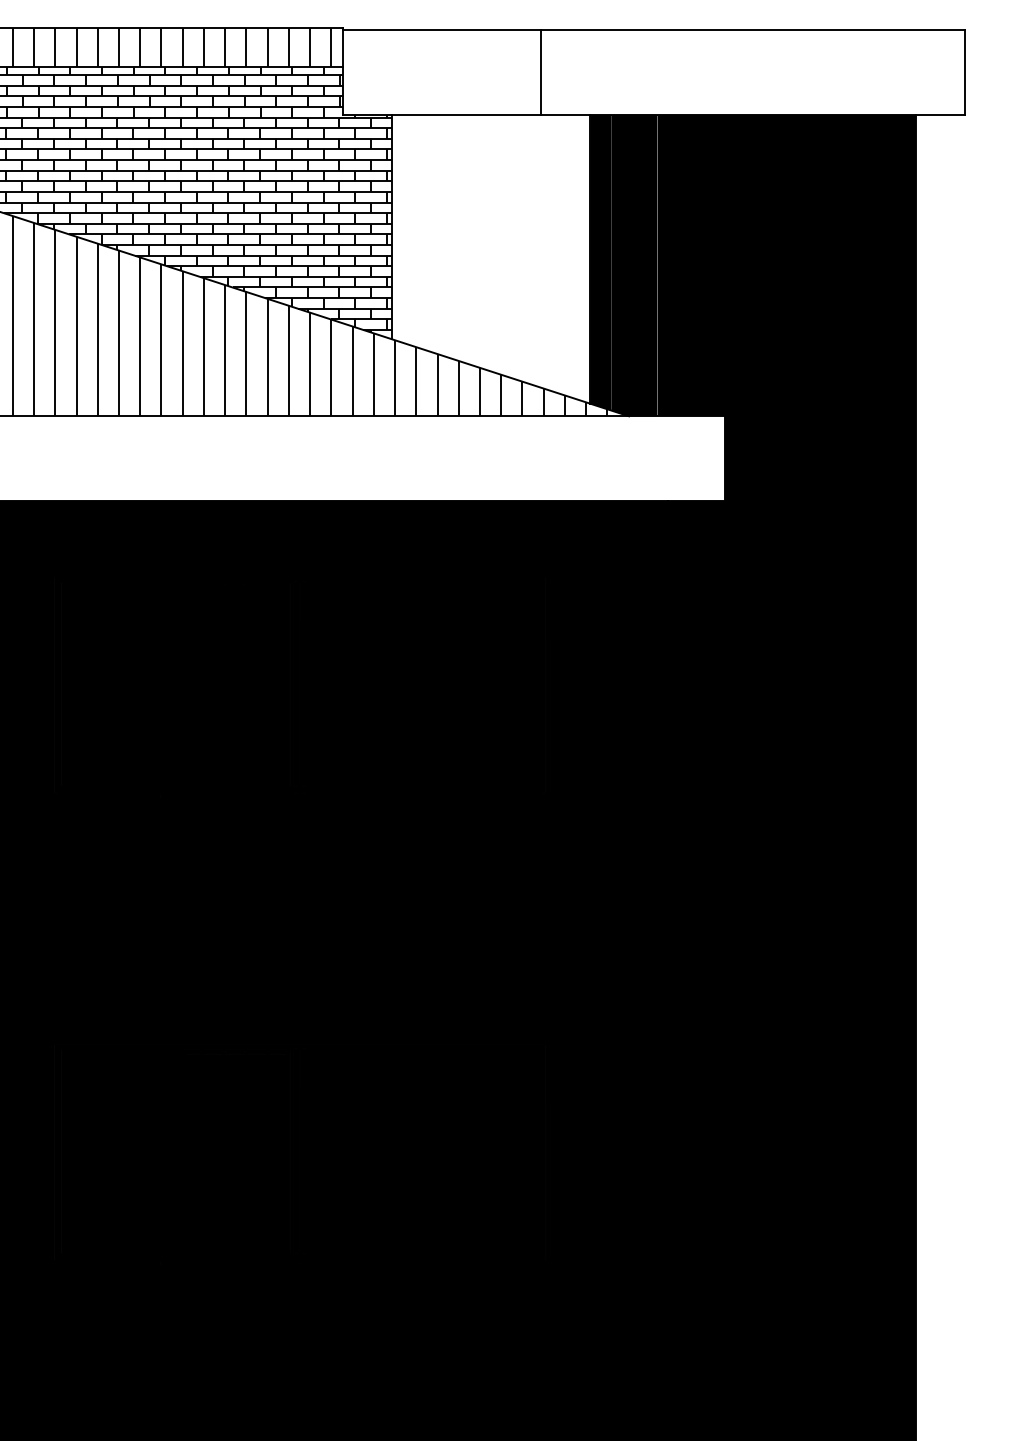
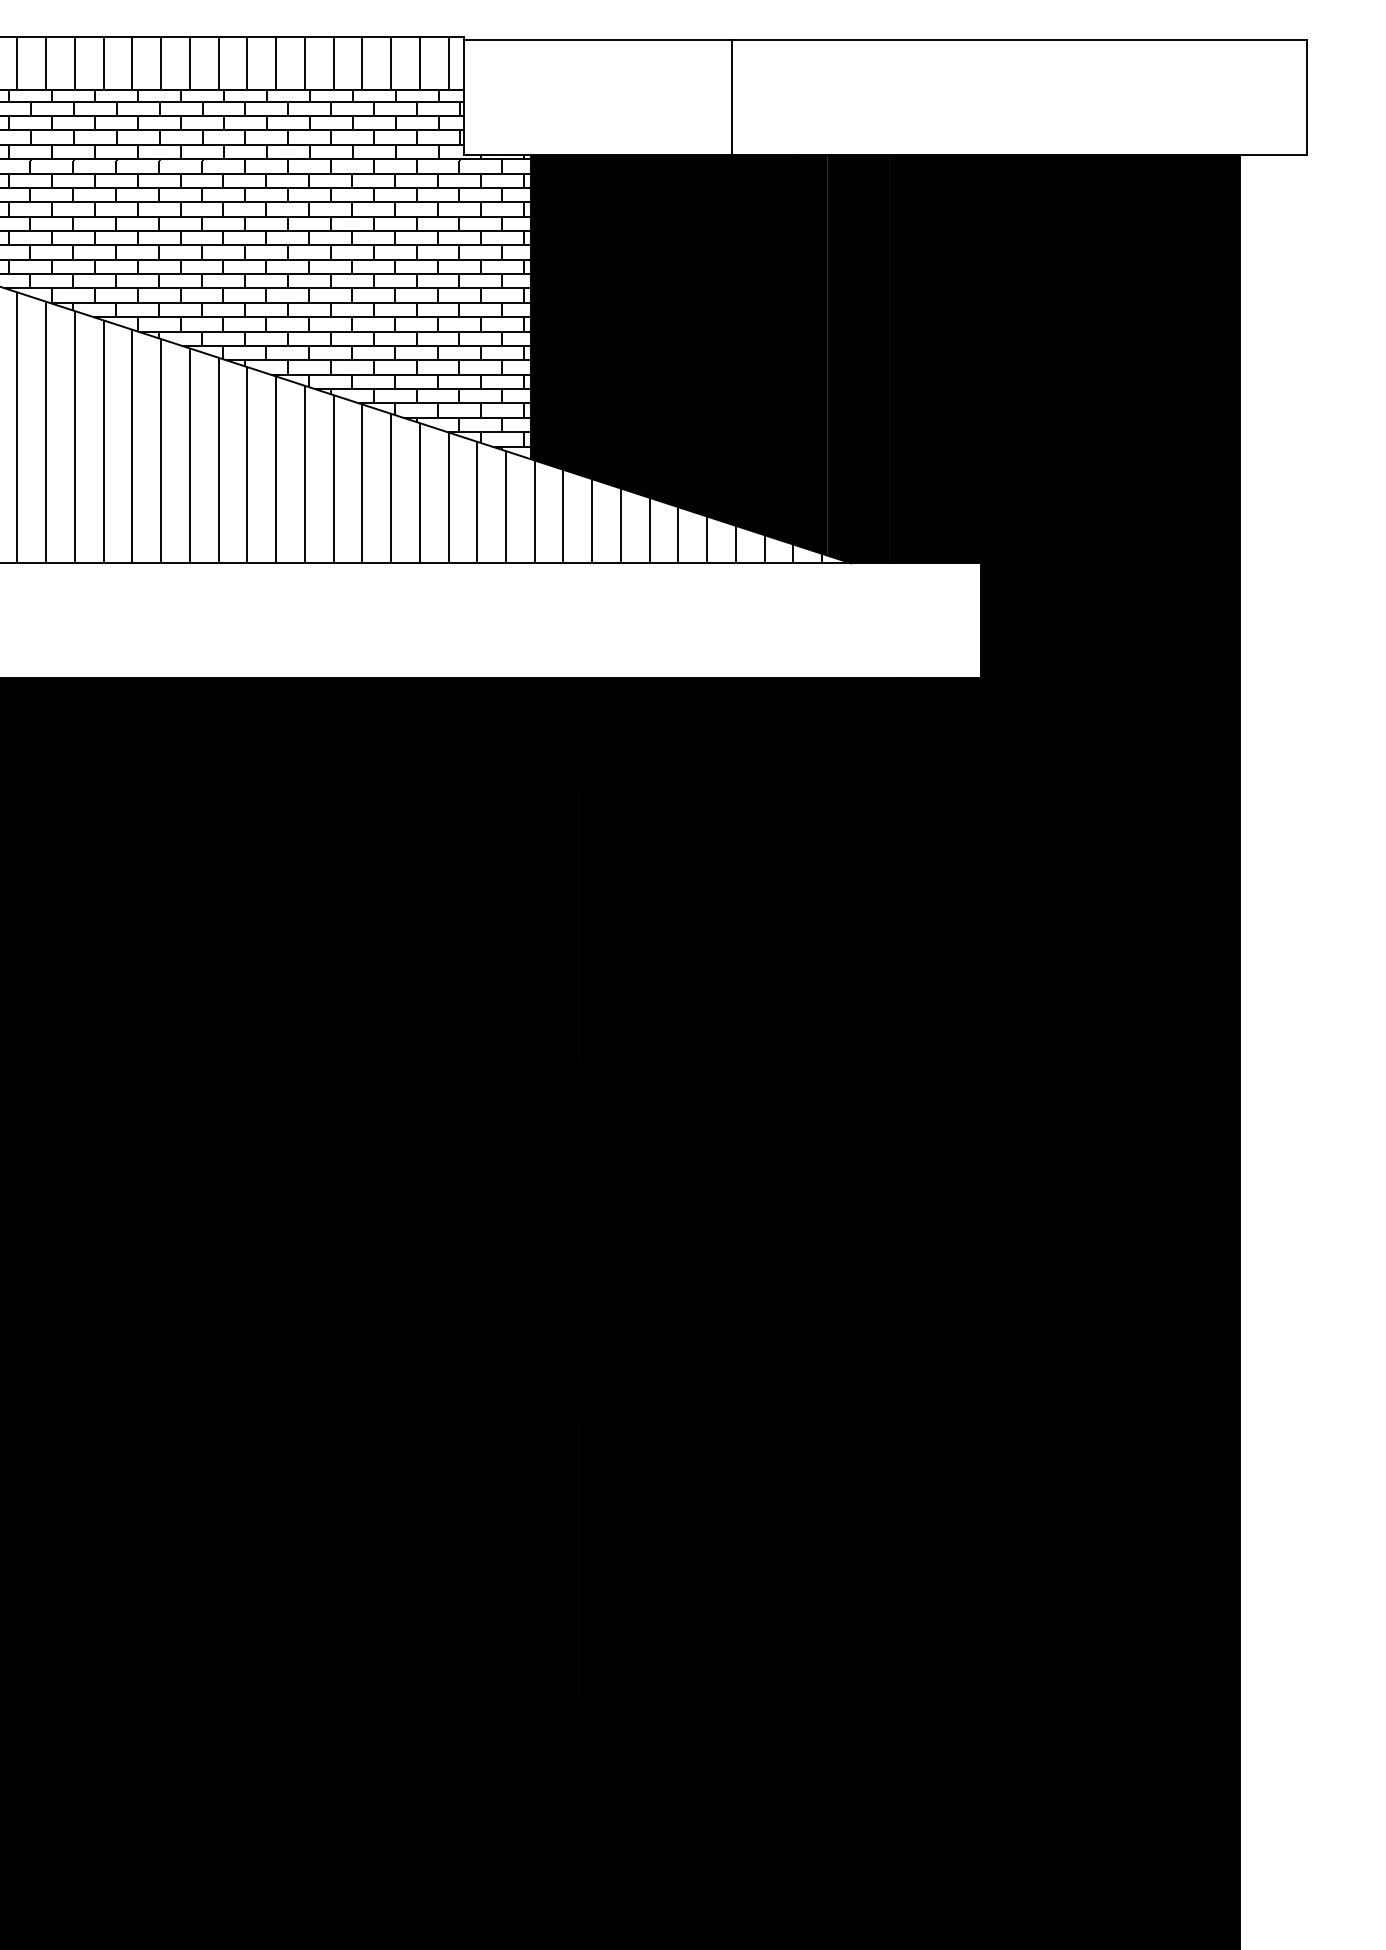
fill: (490, 258) -> (664, 350), added

